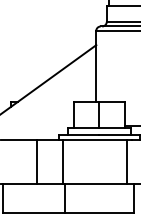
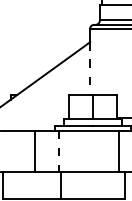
line: (96, 73) -> (90, 68), solid -> dashed
line: (63, 161) -> (59, 150), solid -> dashed

